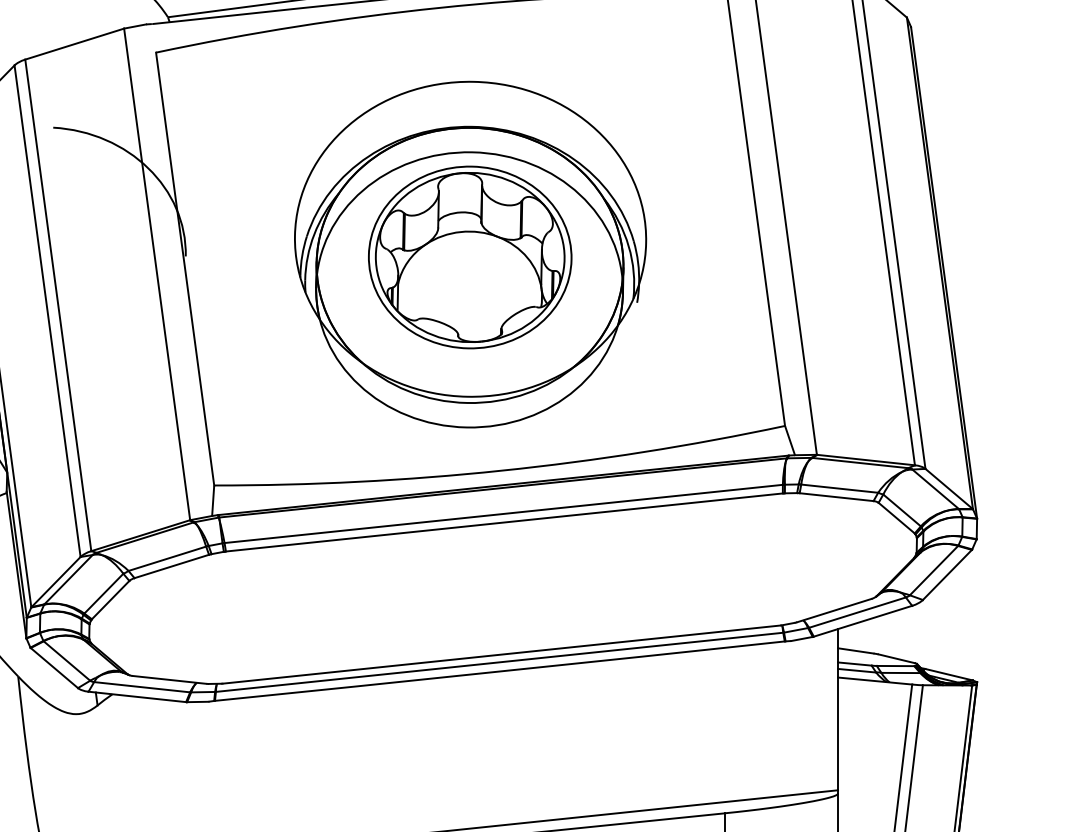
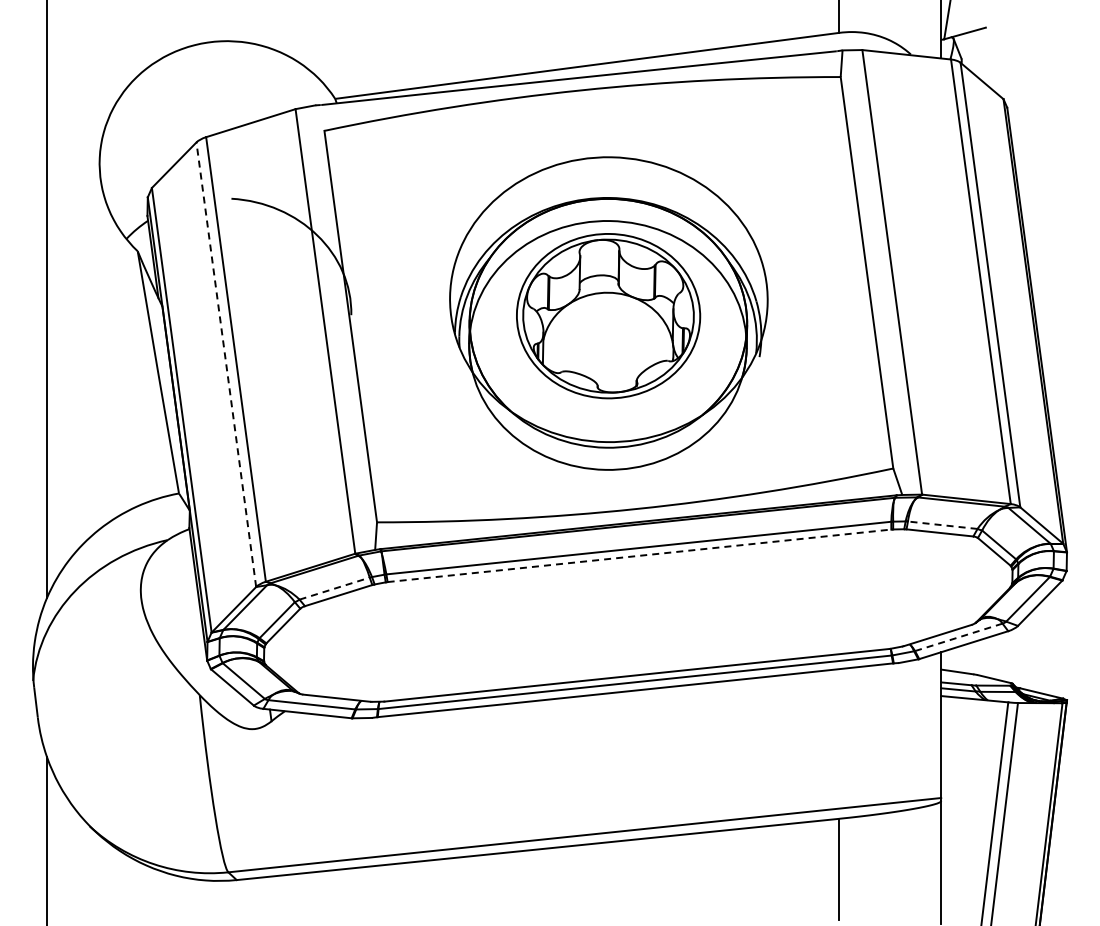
line: (47, 310) -> (226, 364), solid -> dashed
line: (839, 488) -> (942, 525), solid -> dashed
line: (504, 522) -> (639, 555), solid -> dashed
line: (167, 558) -> (334, 588), solid -> dashed
line: (857, 612) -> (958, 637), solid -> dashed

